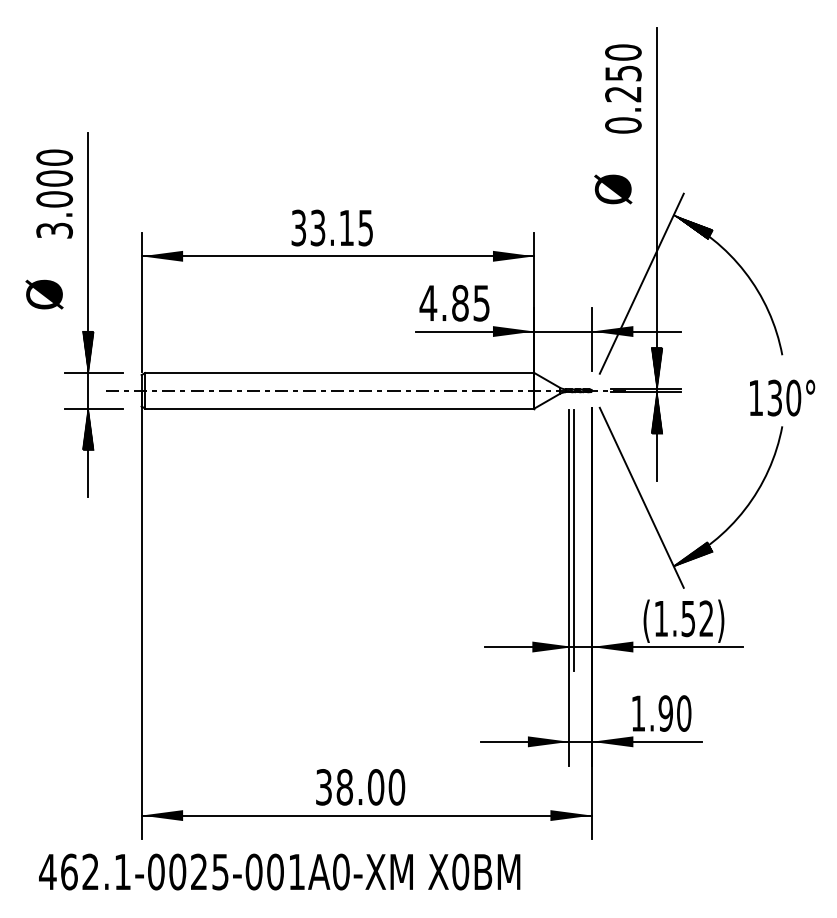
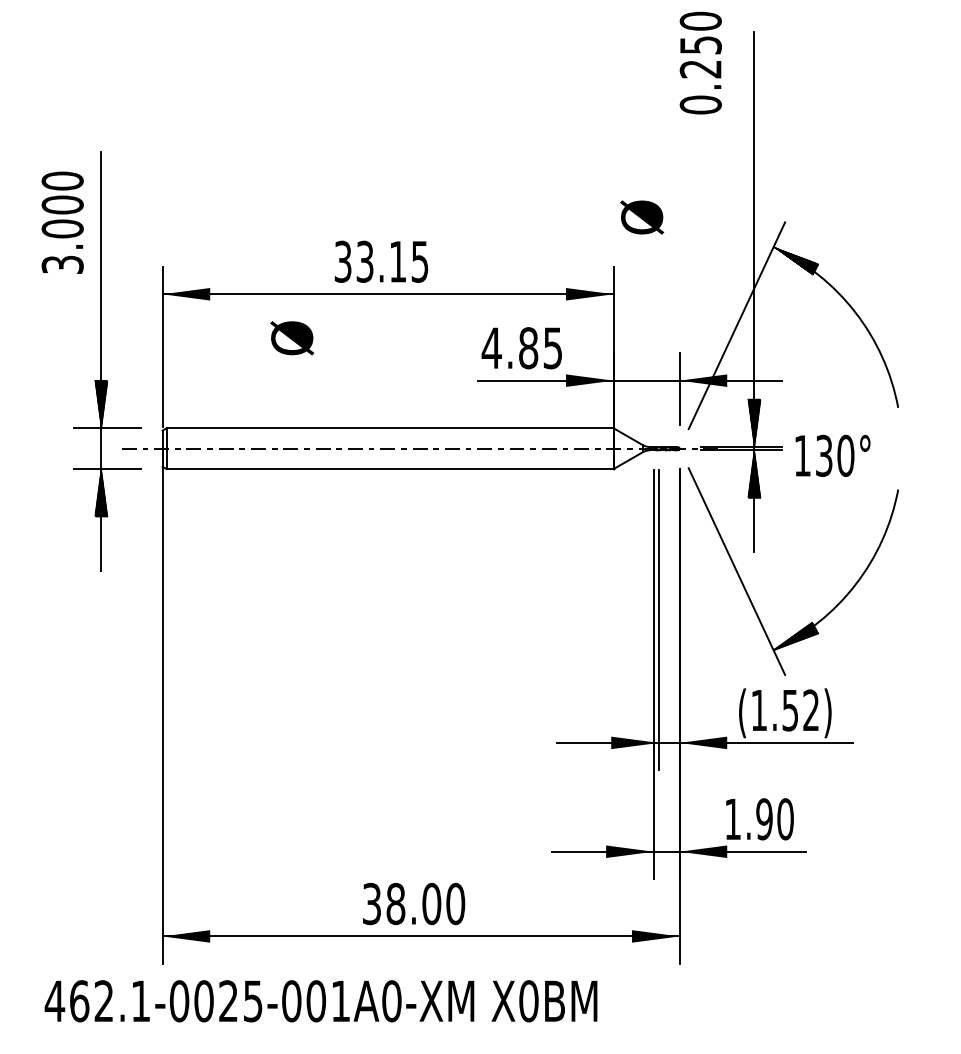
text: (623, 88) -> (700, 62), moved
text: (613, 189) -> (642, 217), moved
text: (44, 294) -> (292, 338), moved
text: (782, 397) -> (832, 455), moved

